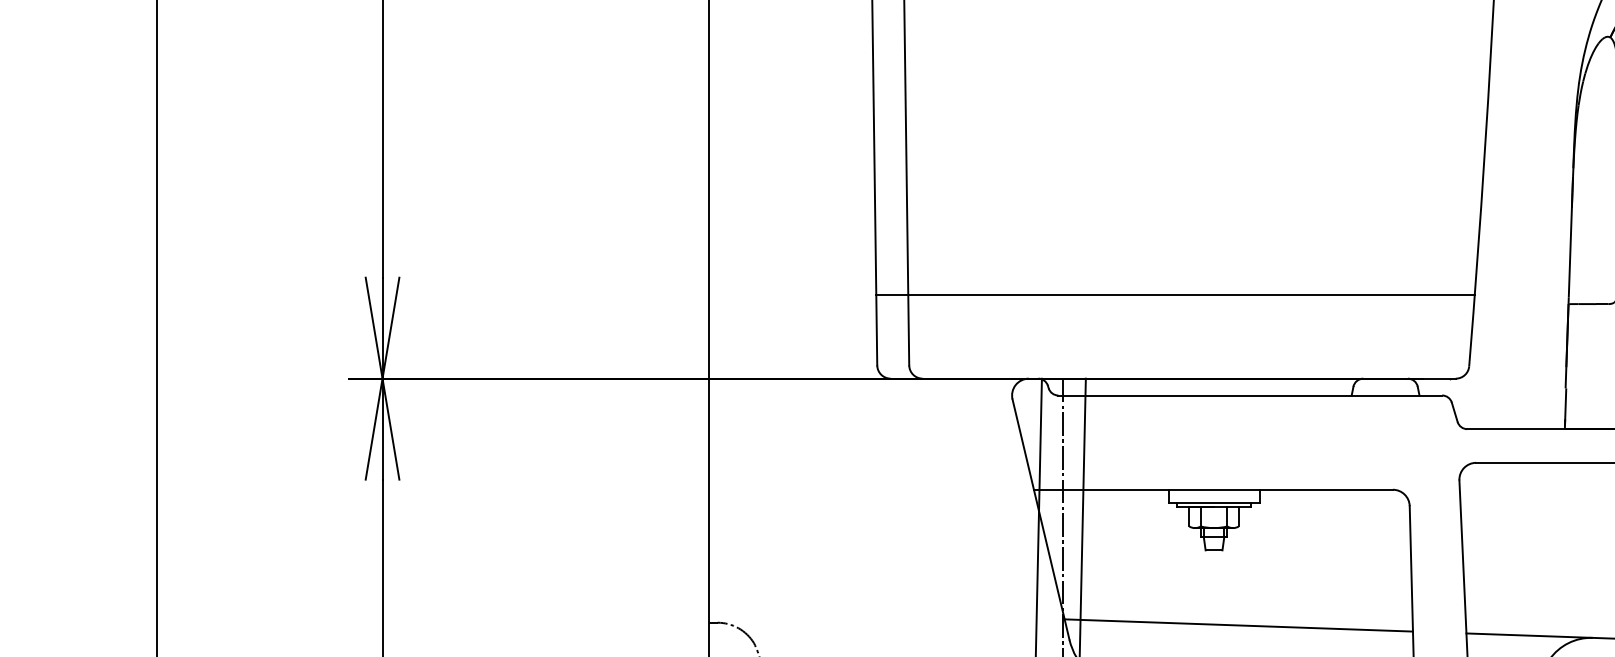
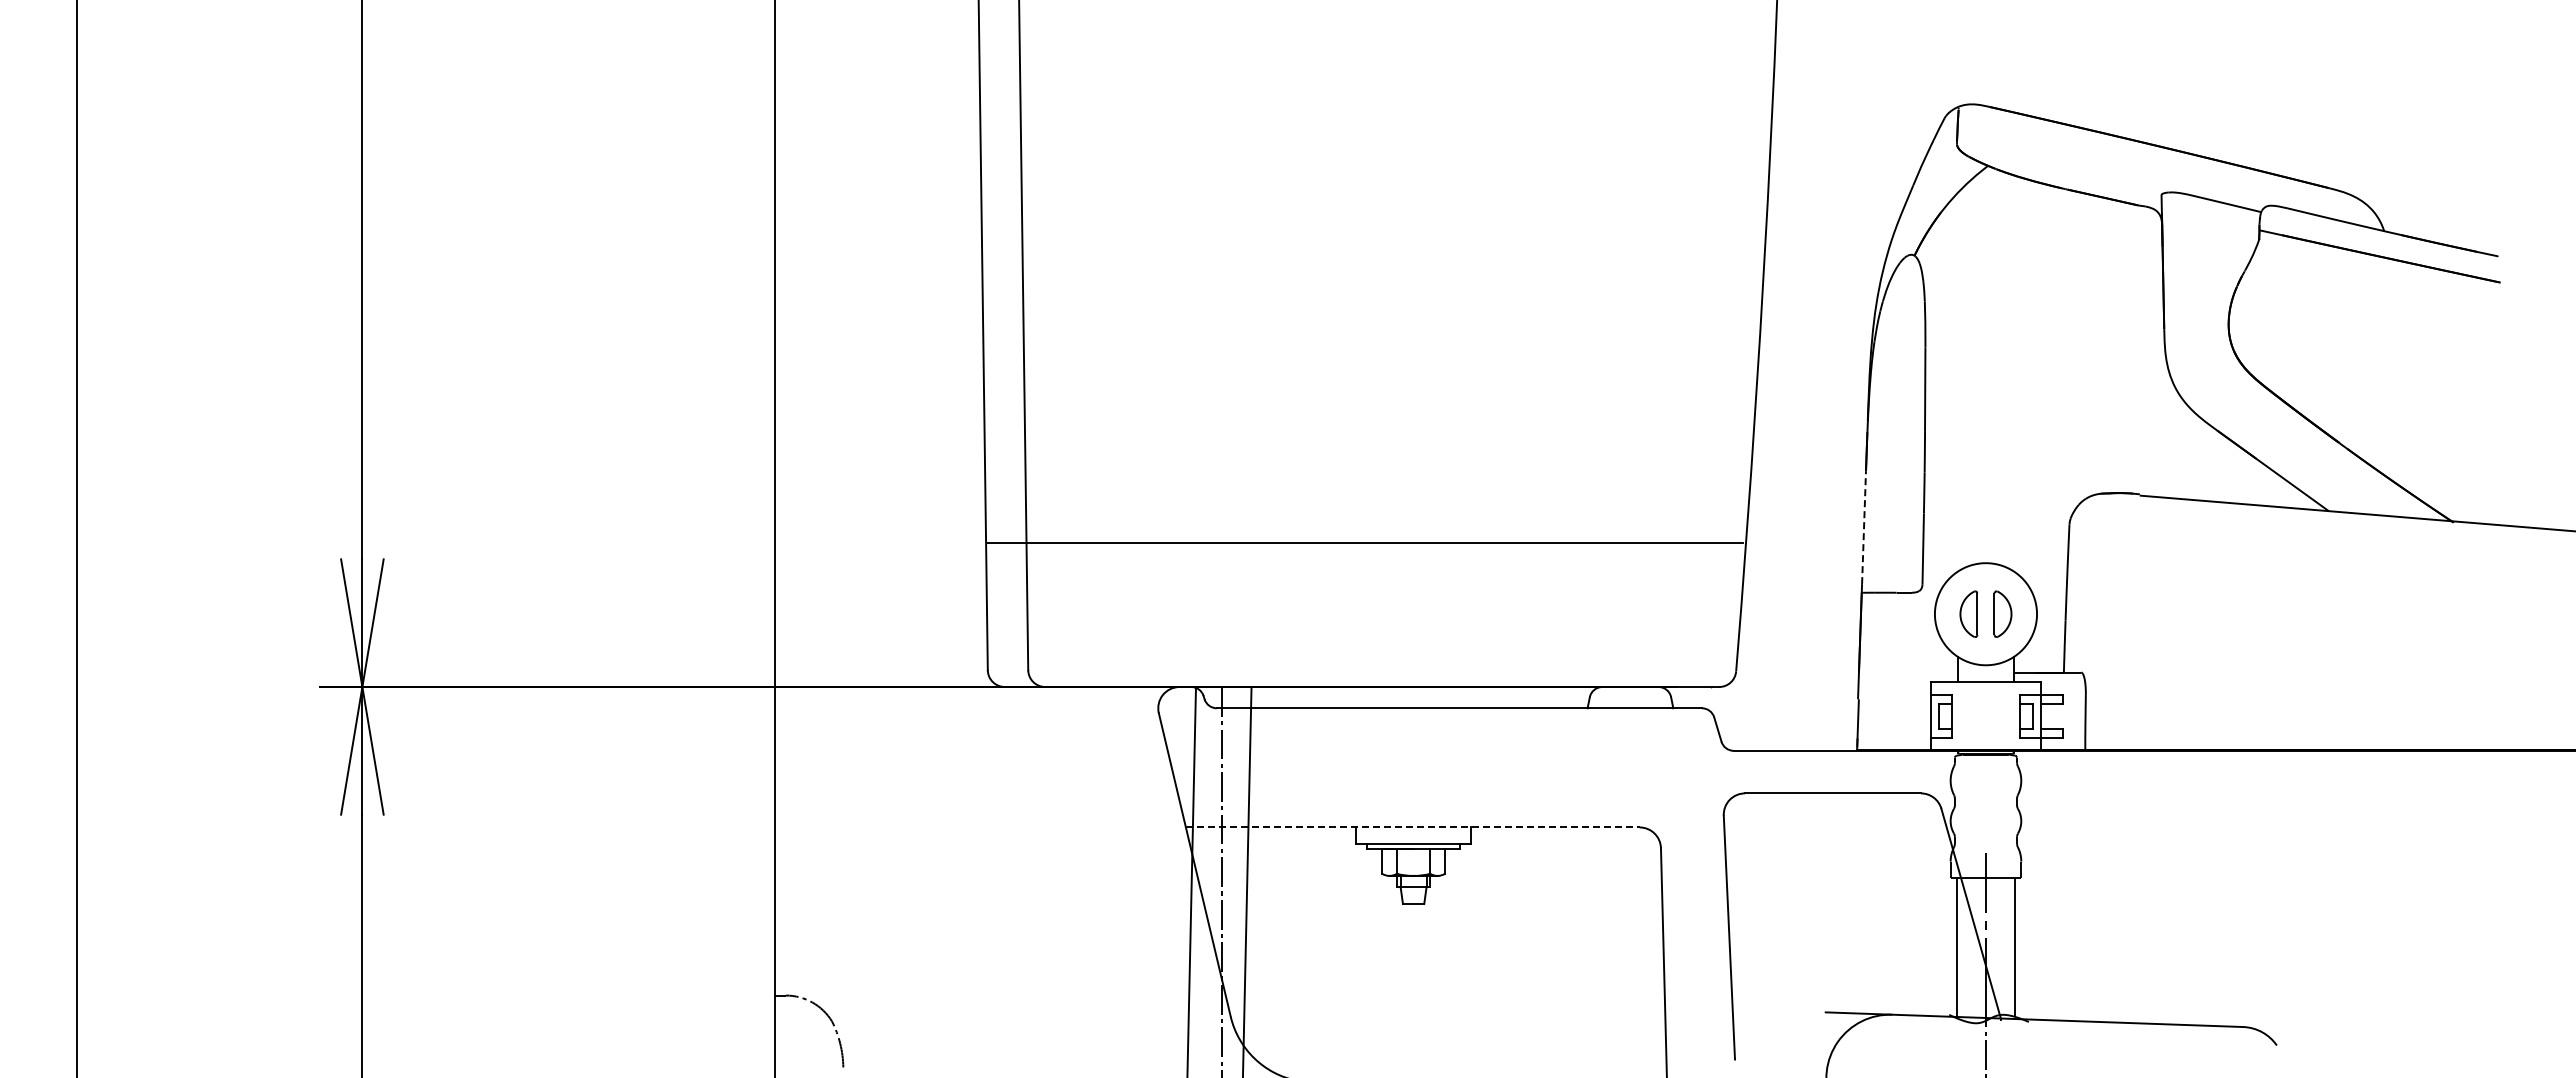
line: (1570, 252) -> (1864, 527), solid -> dashed
line: (1175, 294) -> (1364, 542), moved
line: (1213, 489) -> (1412, 827), solid -> dashed
line: (1238, 625) -> (1444, 998), removed
line: (1501, 634) -> (1777, 1010), removed

